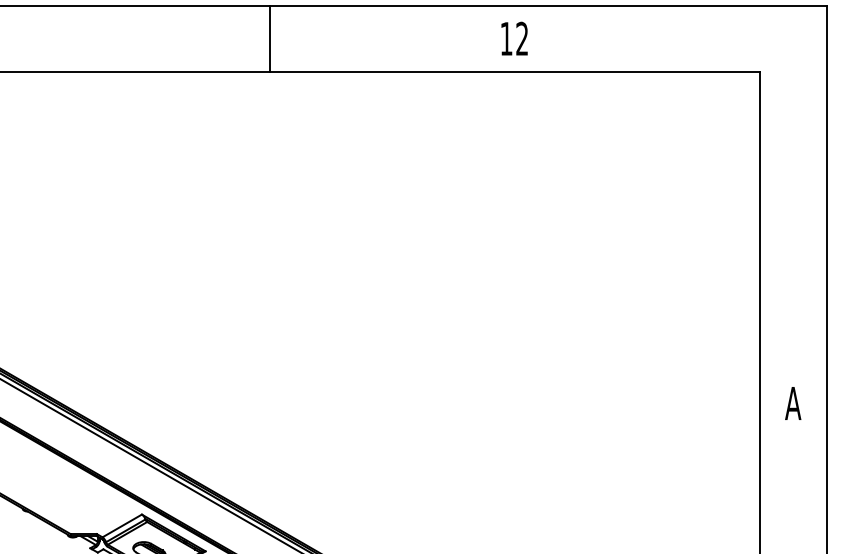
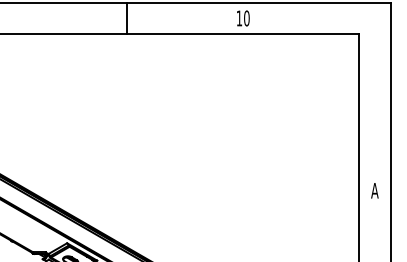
text: (521, 38) -> (246, 18), 12 -> 10

